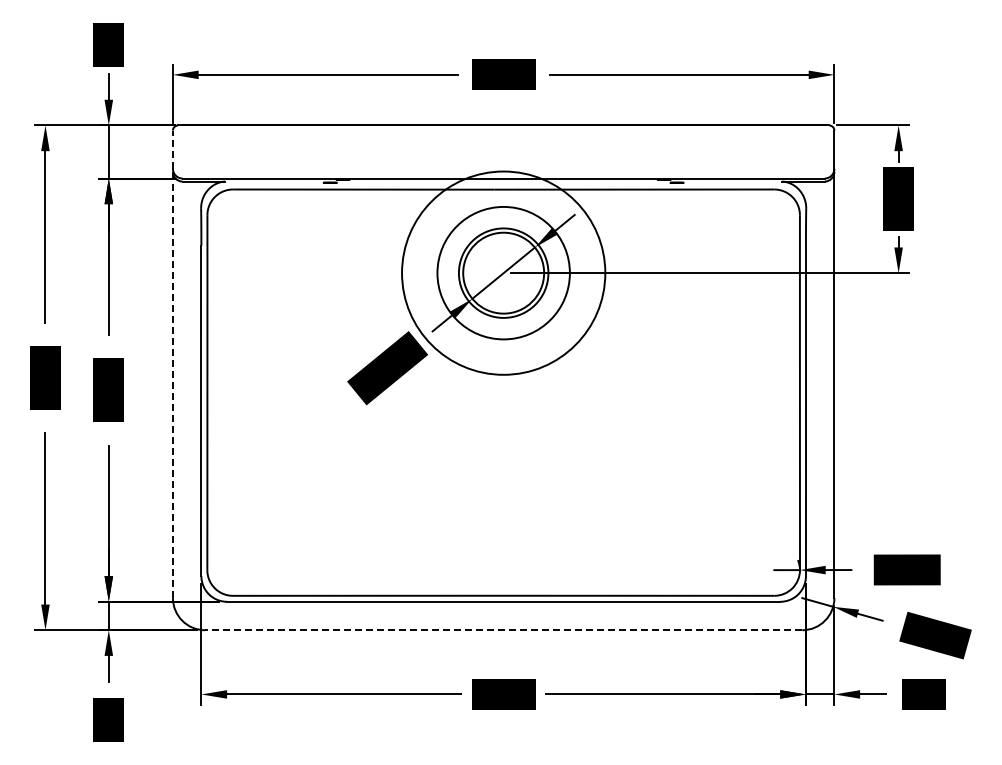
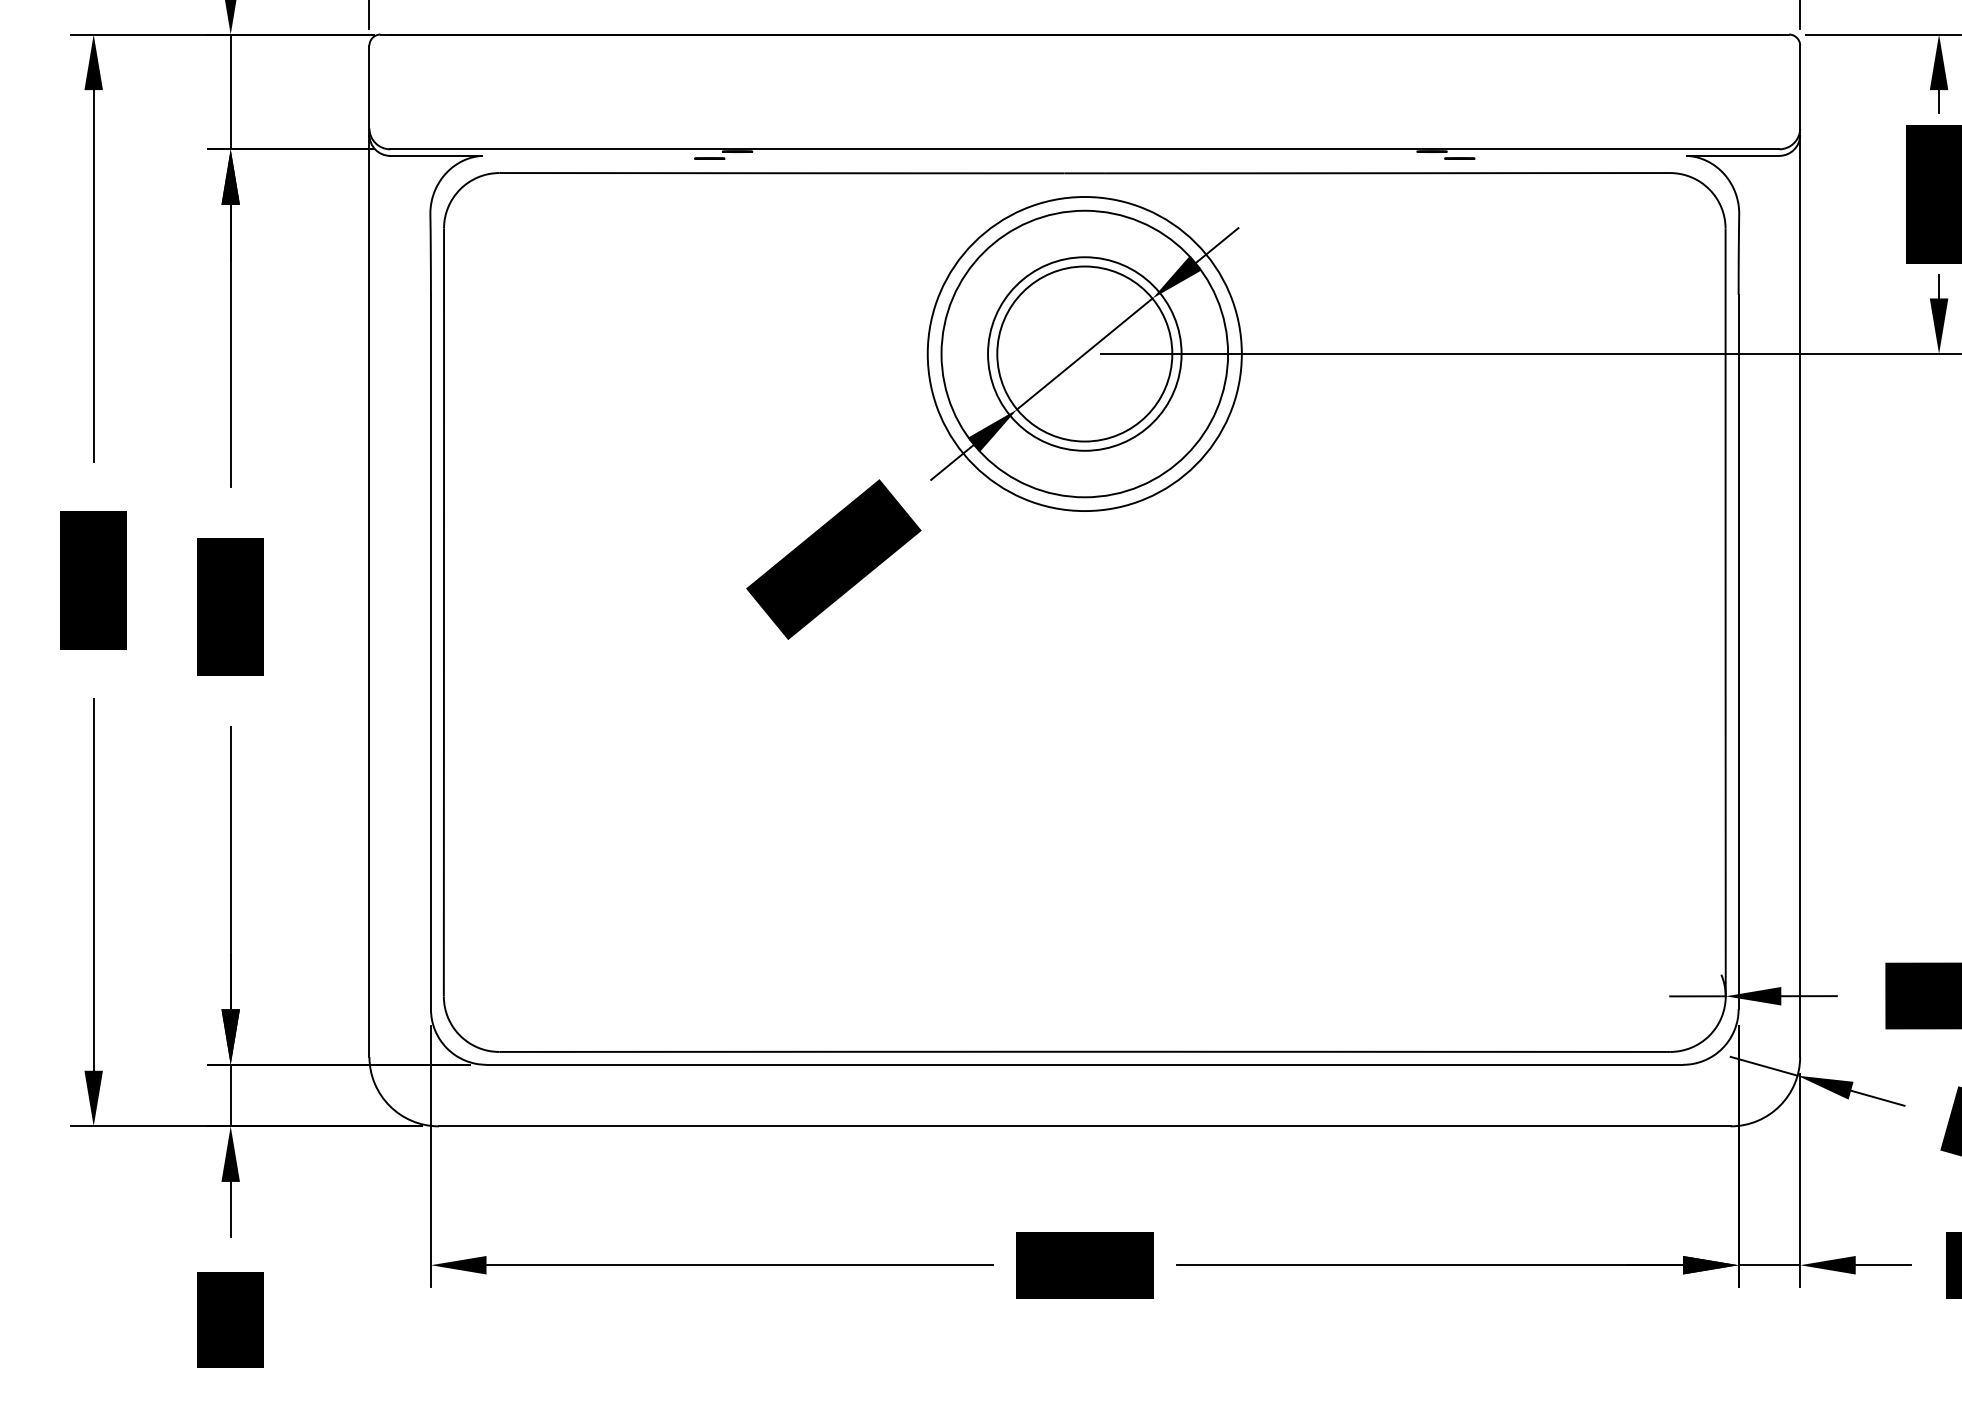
circle: (503, 272) -> (1084, 352), size x0.71
line: (172, 364) -> (368, 551), dashed -> solid
line: (503, 630) -> (1084, 1126), dashed -> solid

